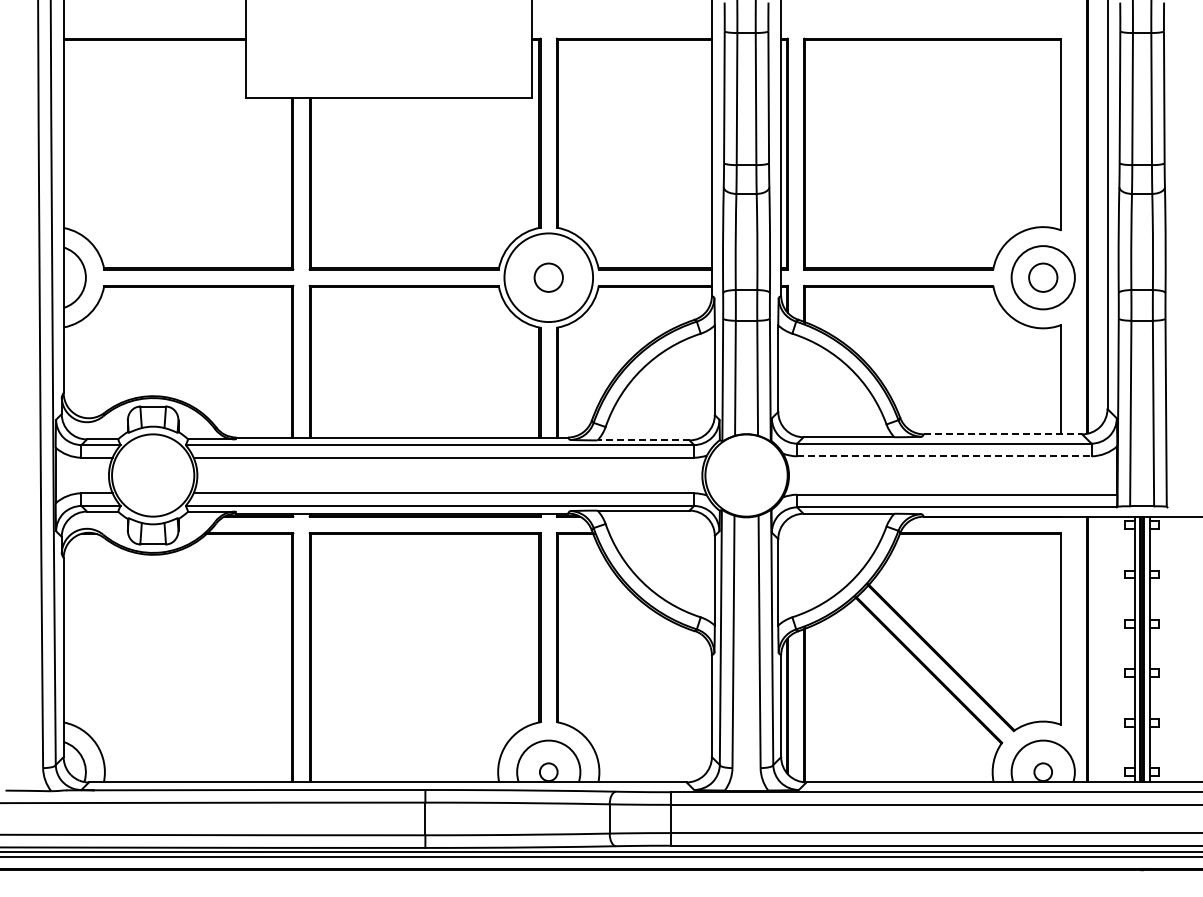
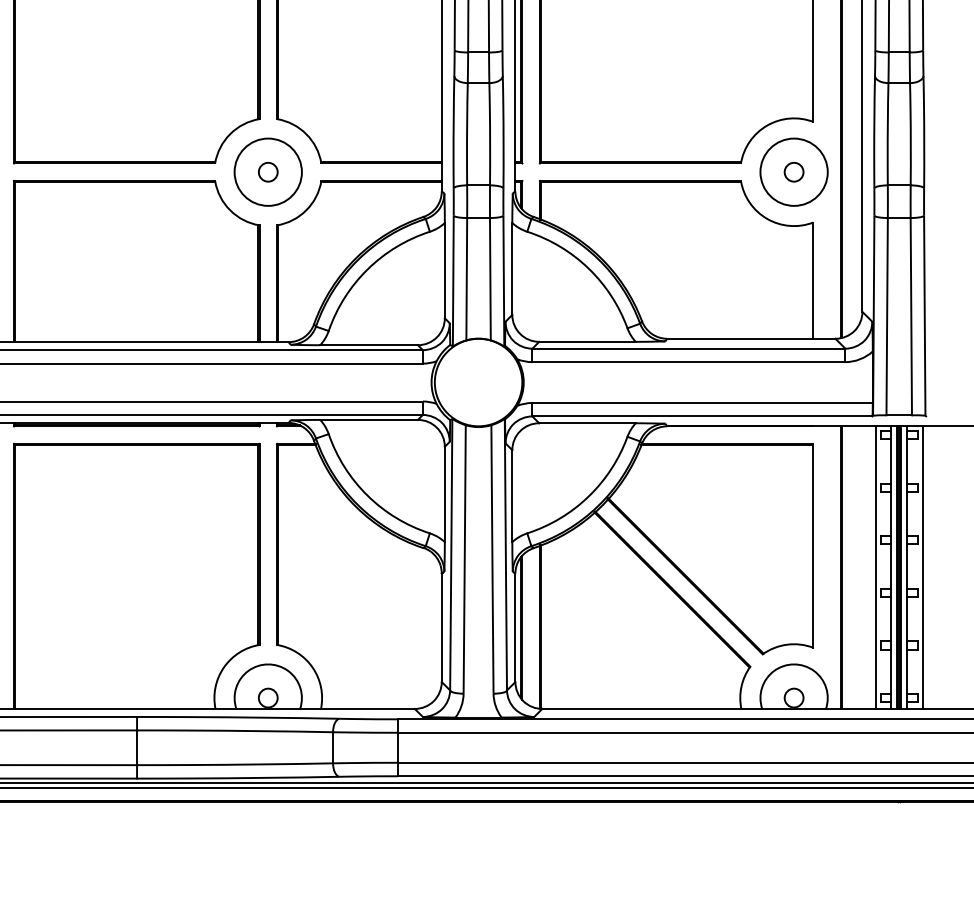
circle: (548, 277) -> (267, 171), size x0.62
circle: (548, 277) -> (267, 171), size x0.71
circle: (1043, 277) -> (794, 171), size x0.62
line: (1003, 434) -> (751, 338), dashed -> solid
line: (643, 440) -> (368, 345), dashed -> solid
line: (944, 456) -> (689, 362), dashed -> solid
line: (1120, 649) -> (876, 567), added
line: (1164, 649) -> (923, 567), added

